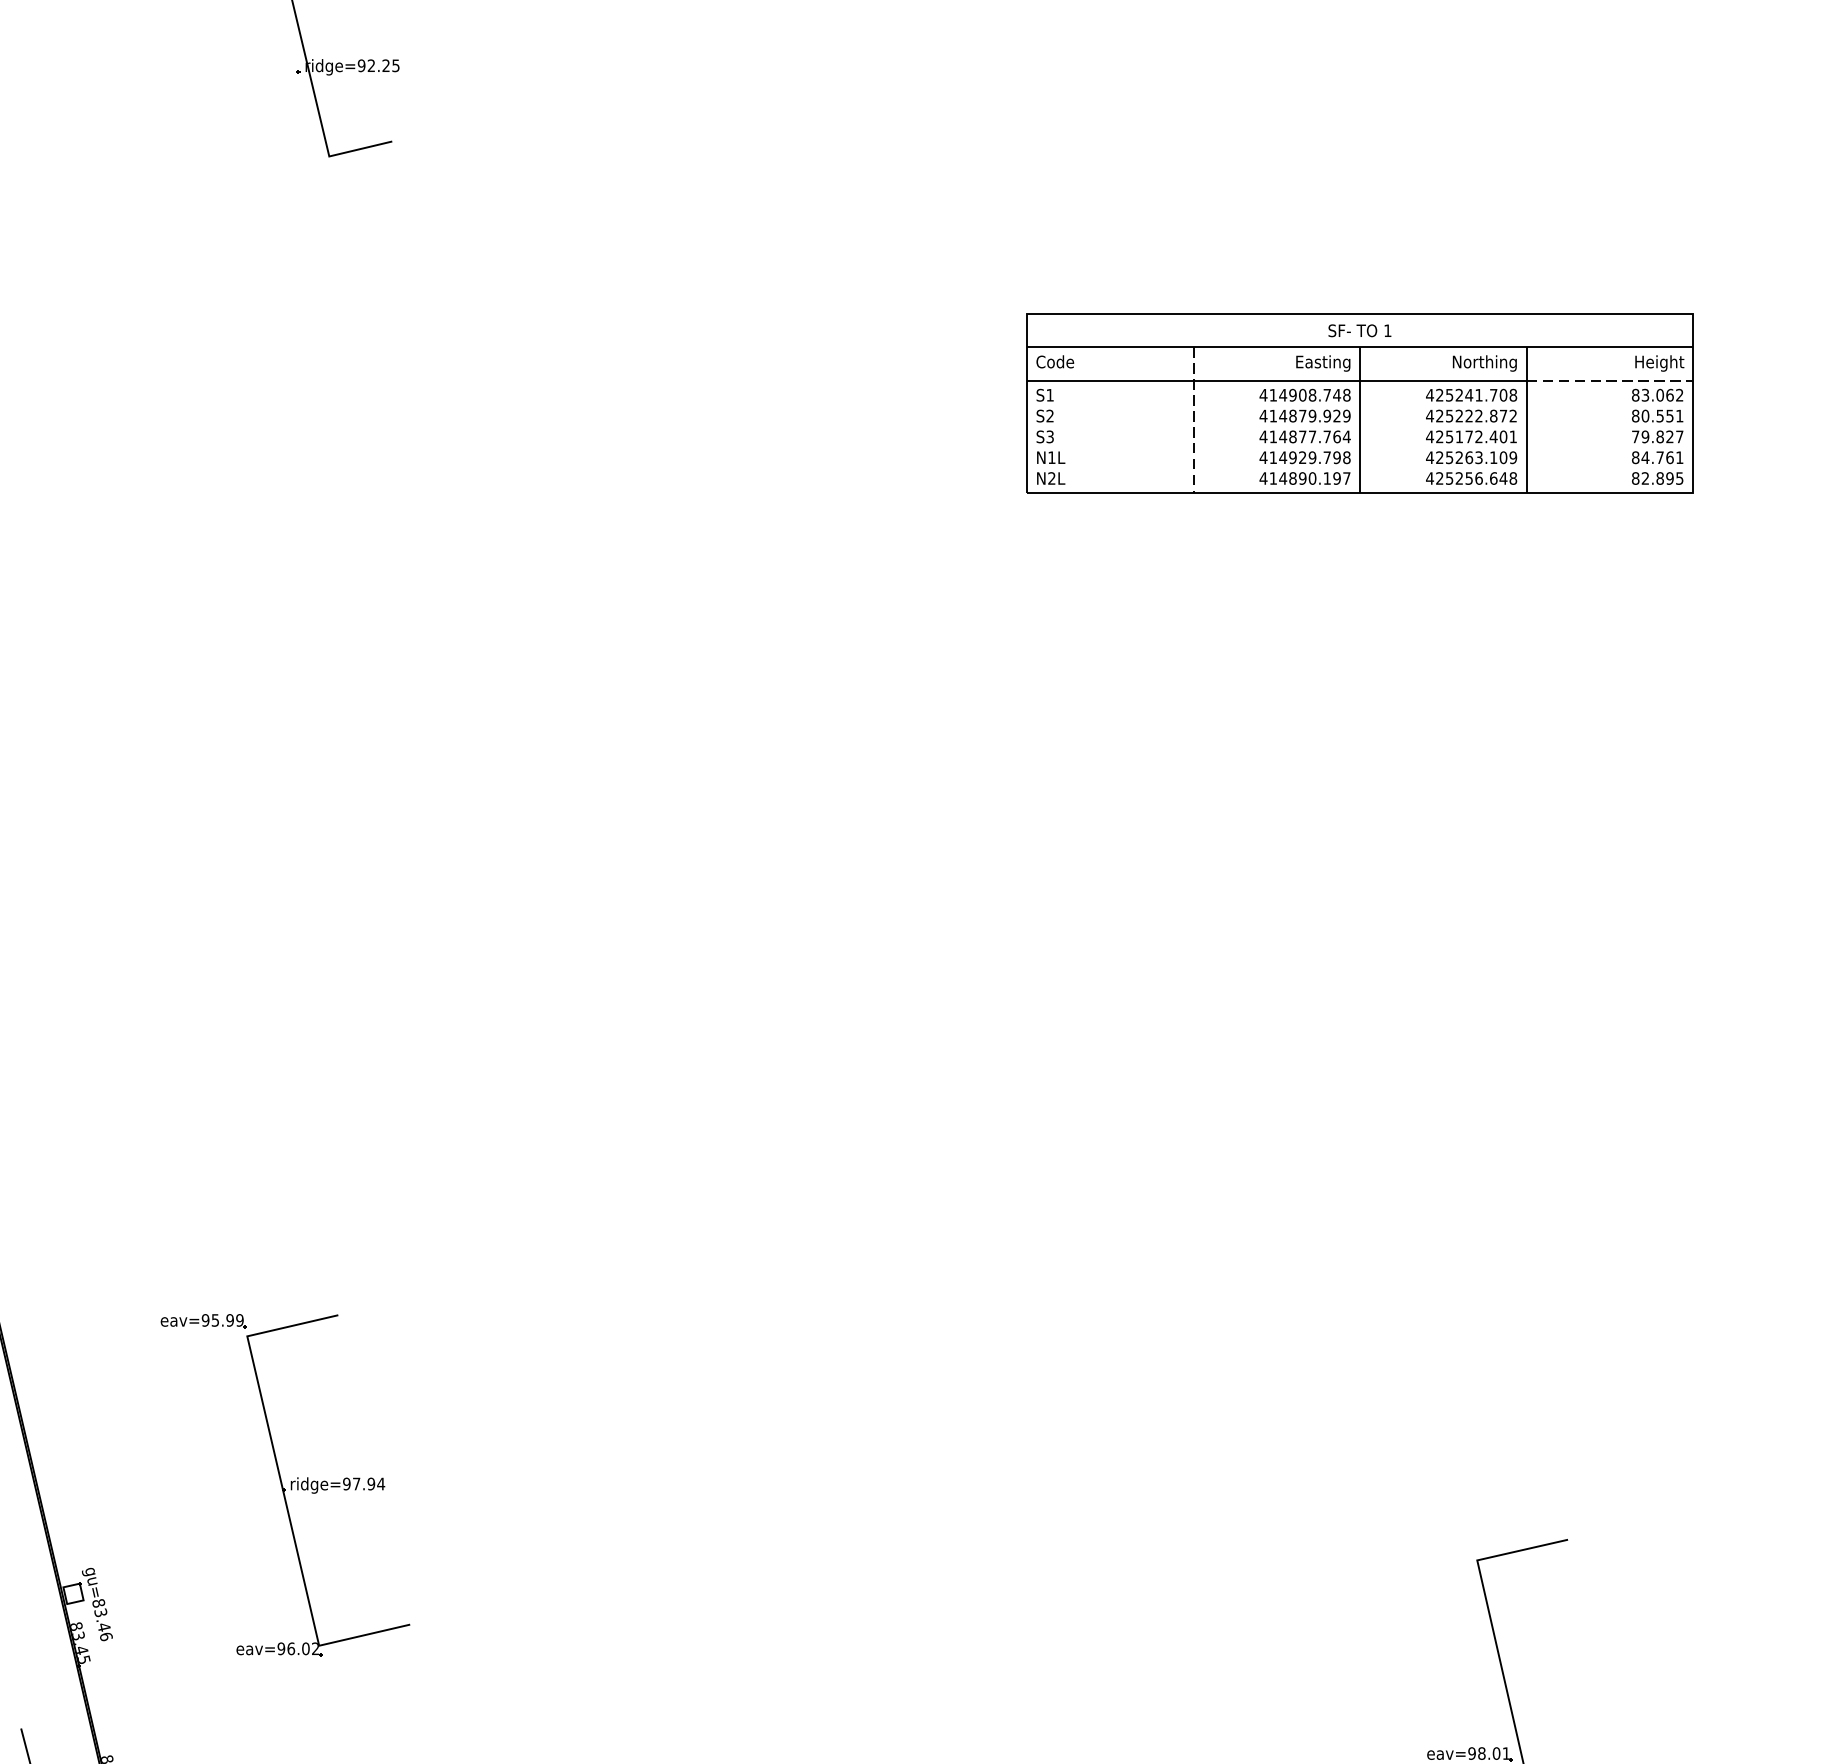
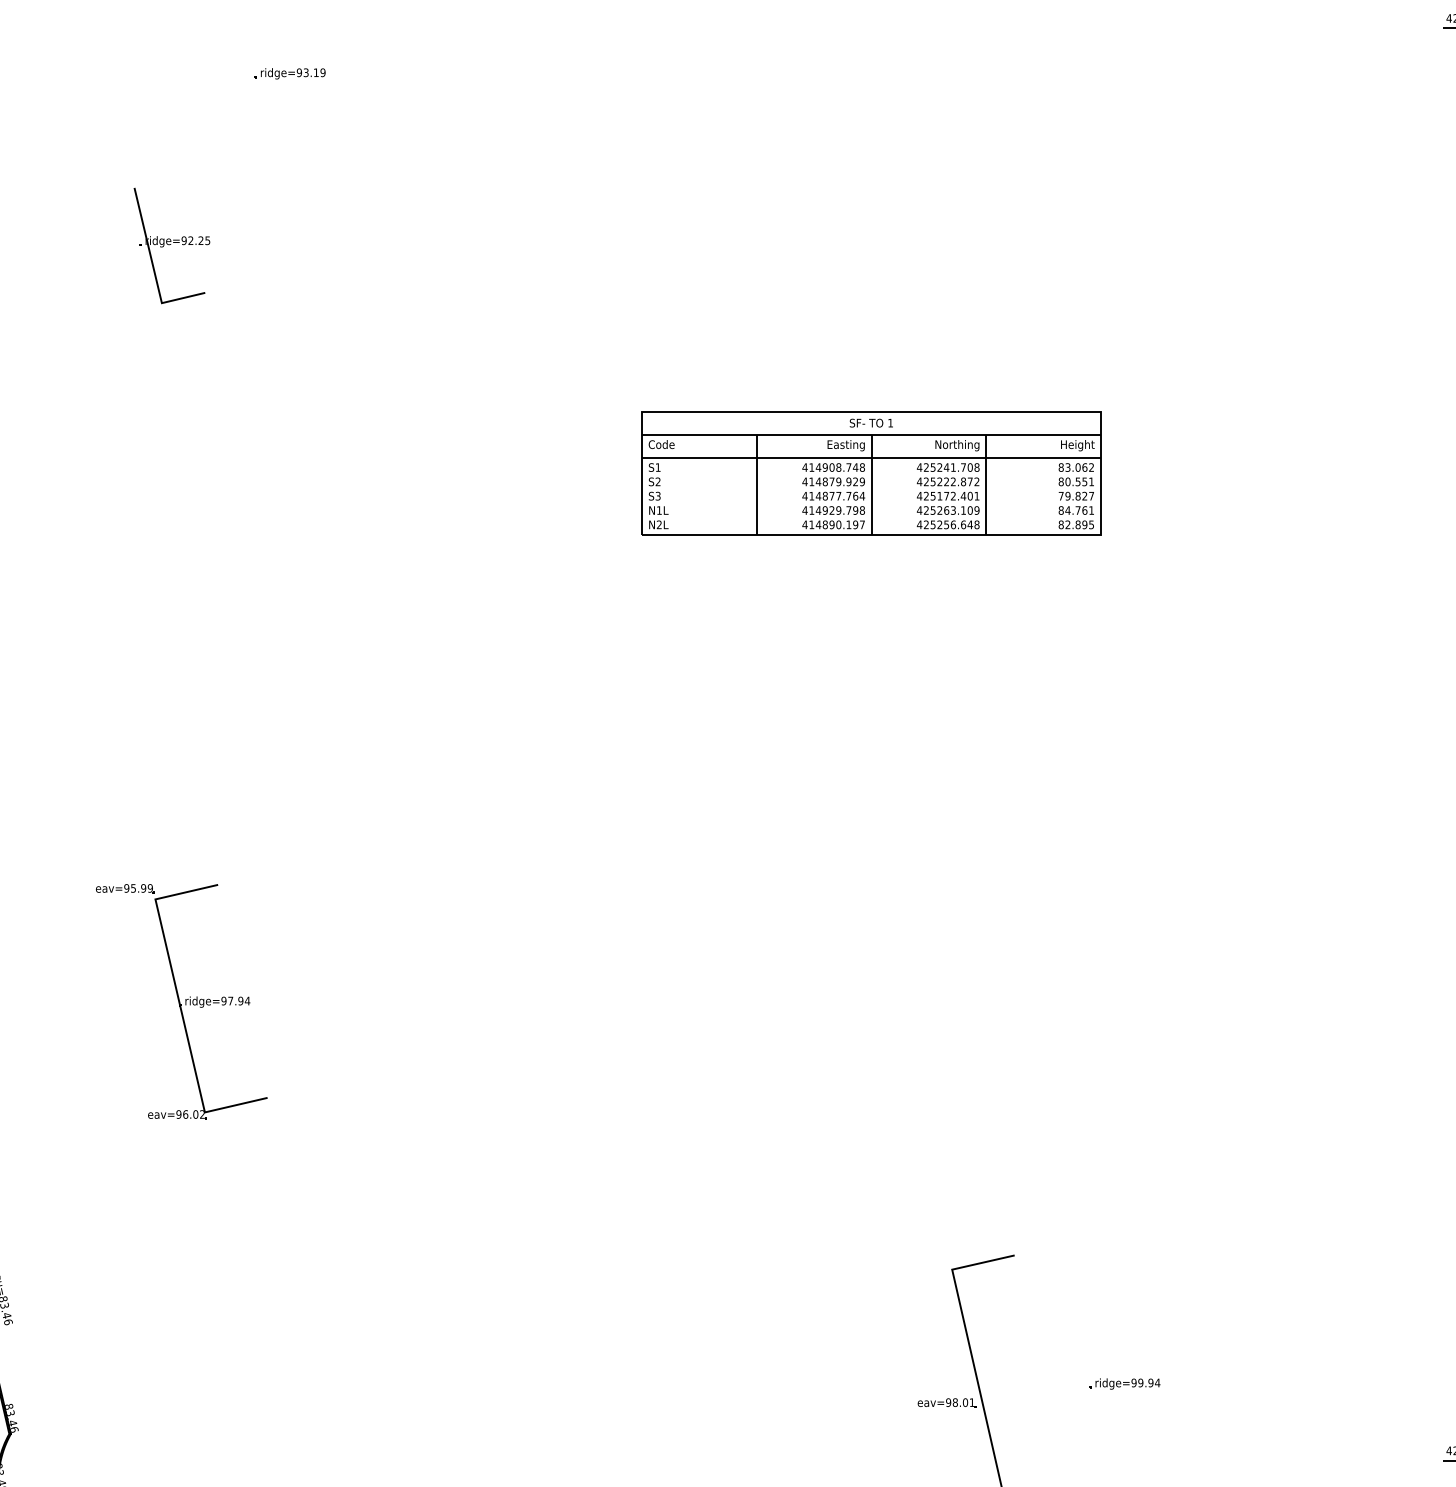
line: (1609, 380) -> (1043, 457), dashed -> solid
line: (1192, 421) -> (756, 485), dashed -> solid
part: (285, 1484) -> (181, 1001), moved
part: (1727, 1725) -> (1124, 1383), added

